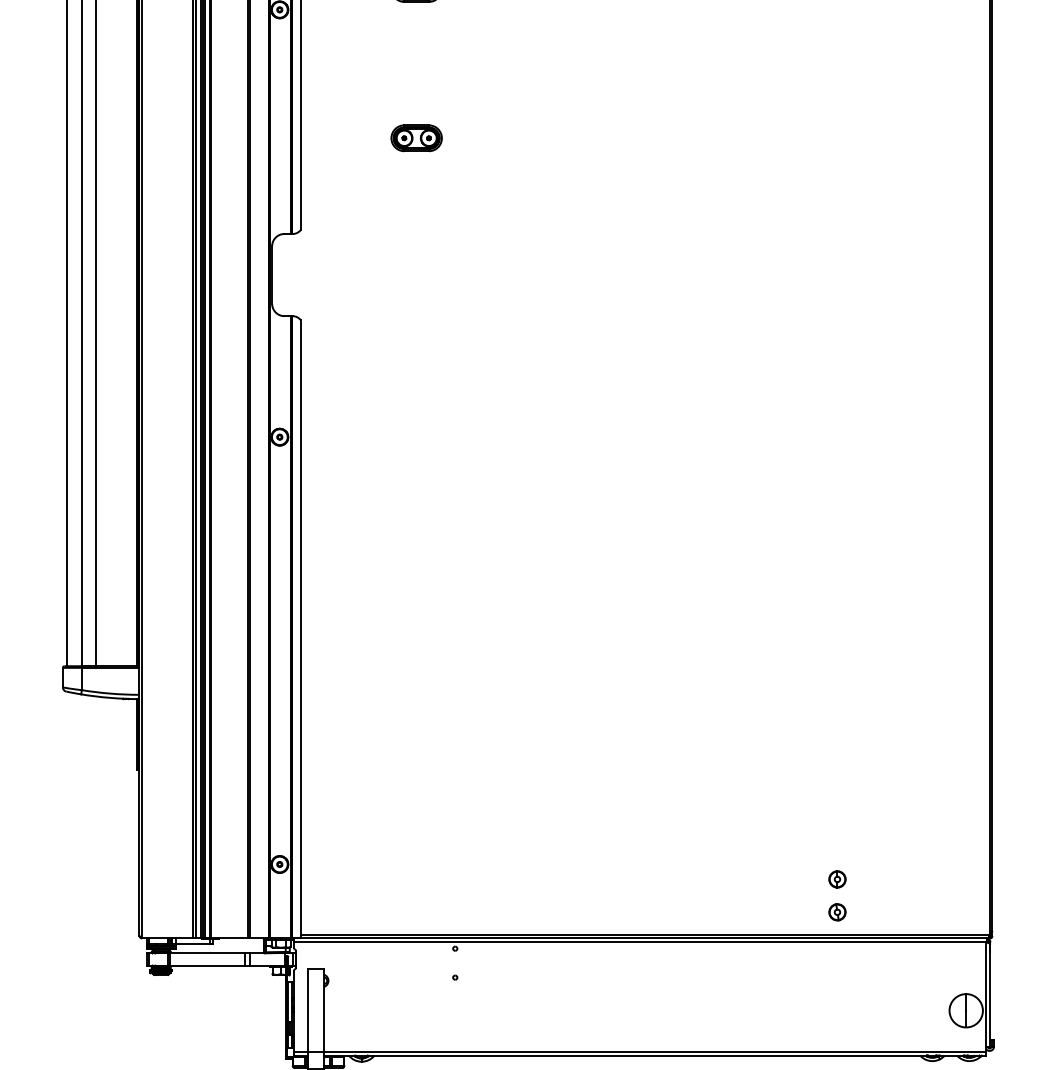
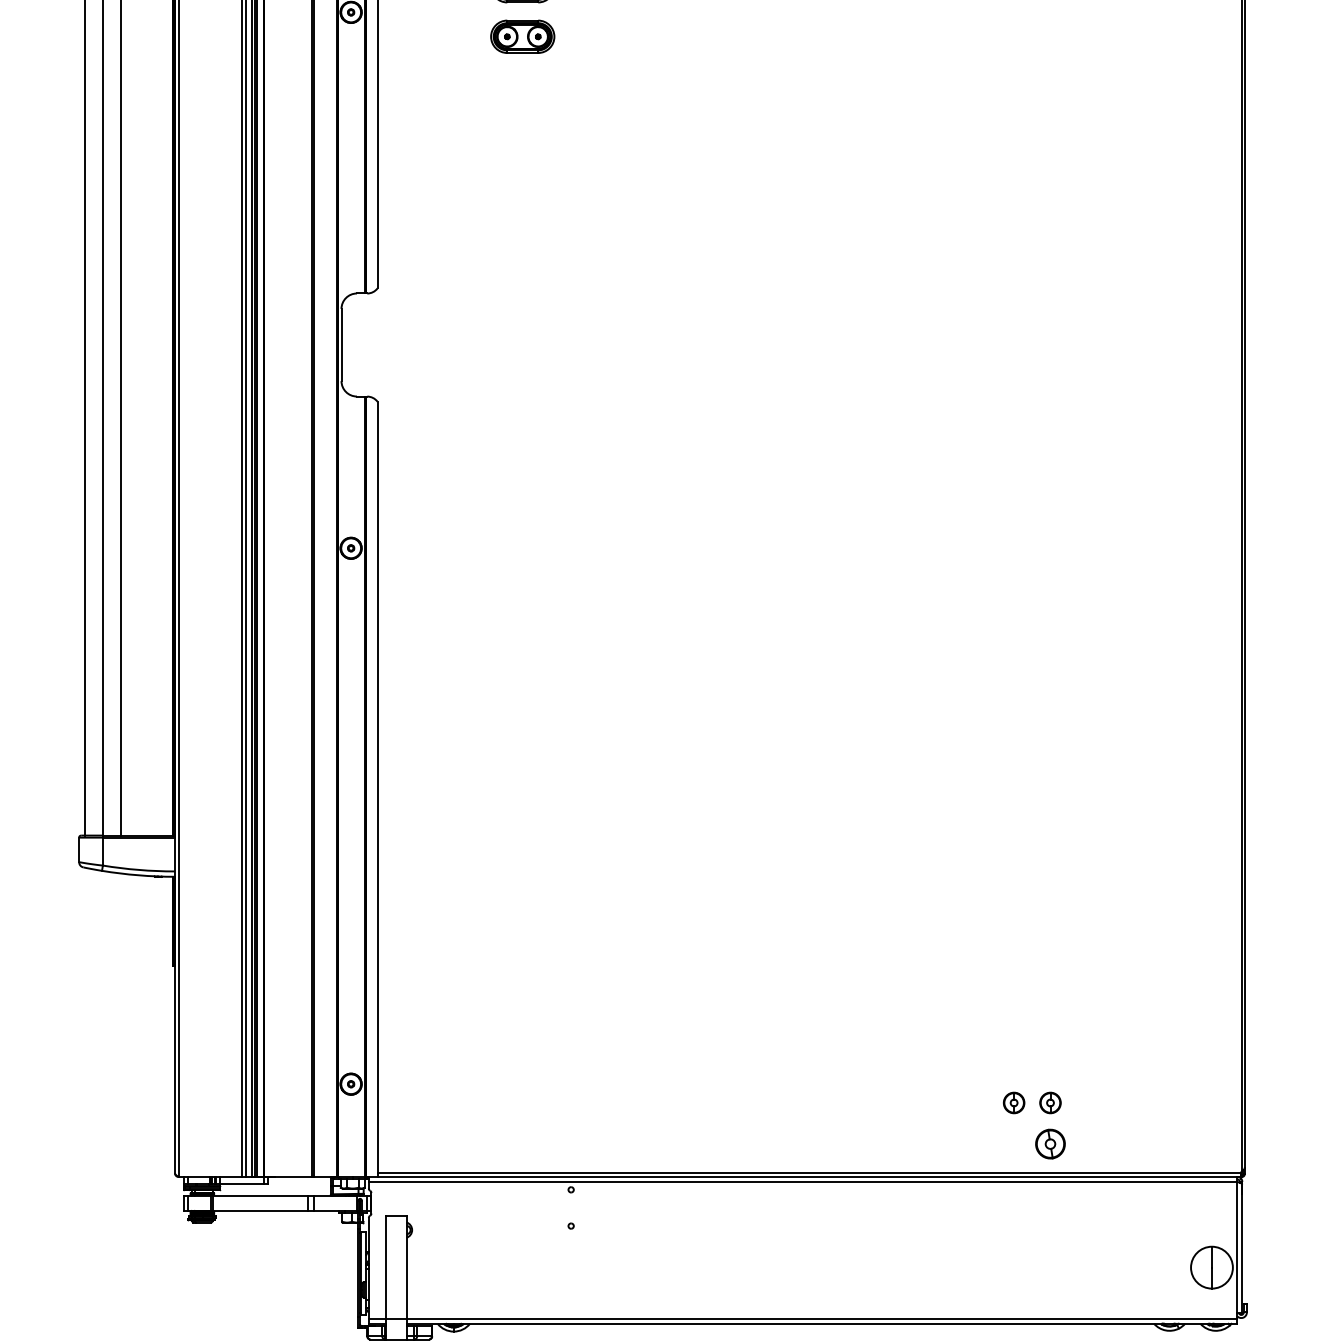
part: (416, 138) -> (522, 37), moved
part: (808, 879) -> (1014, 1103), added
part: (837, 912) -> (1050, 1144), size x1.4

